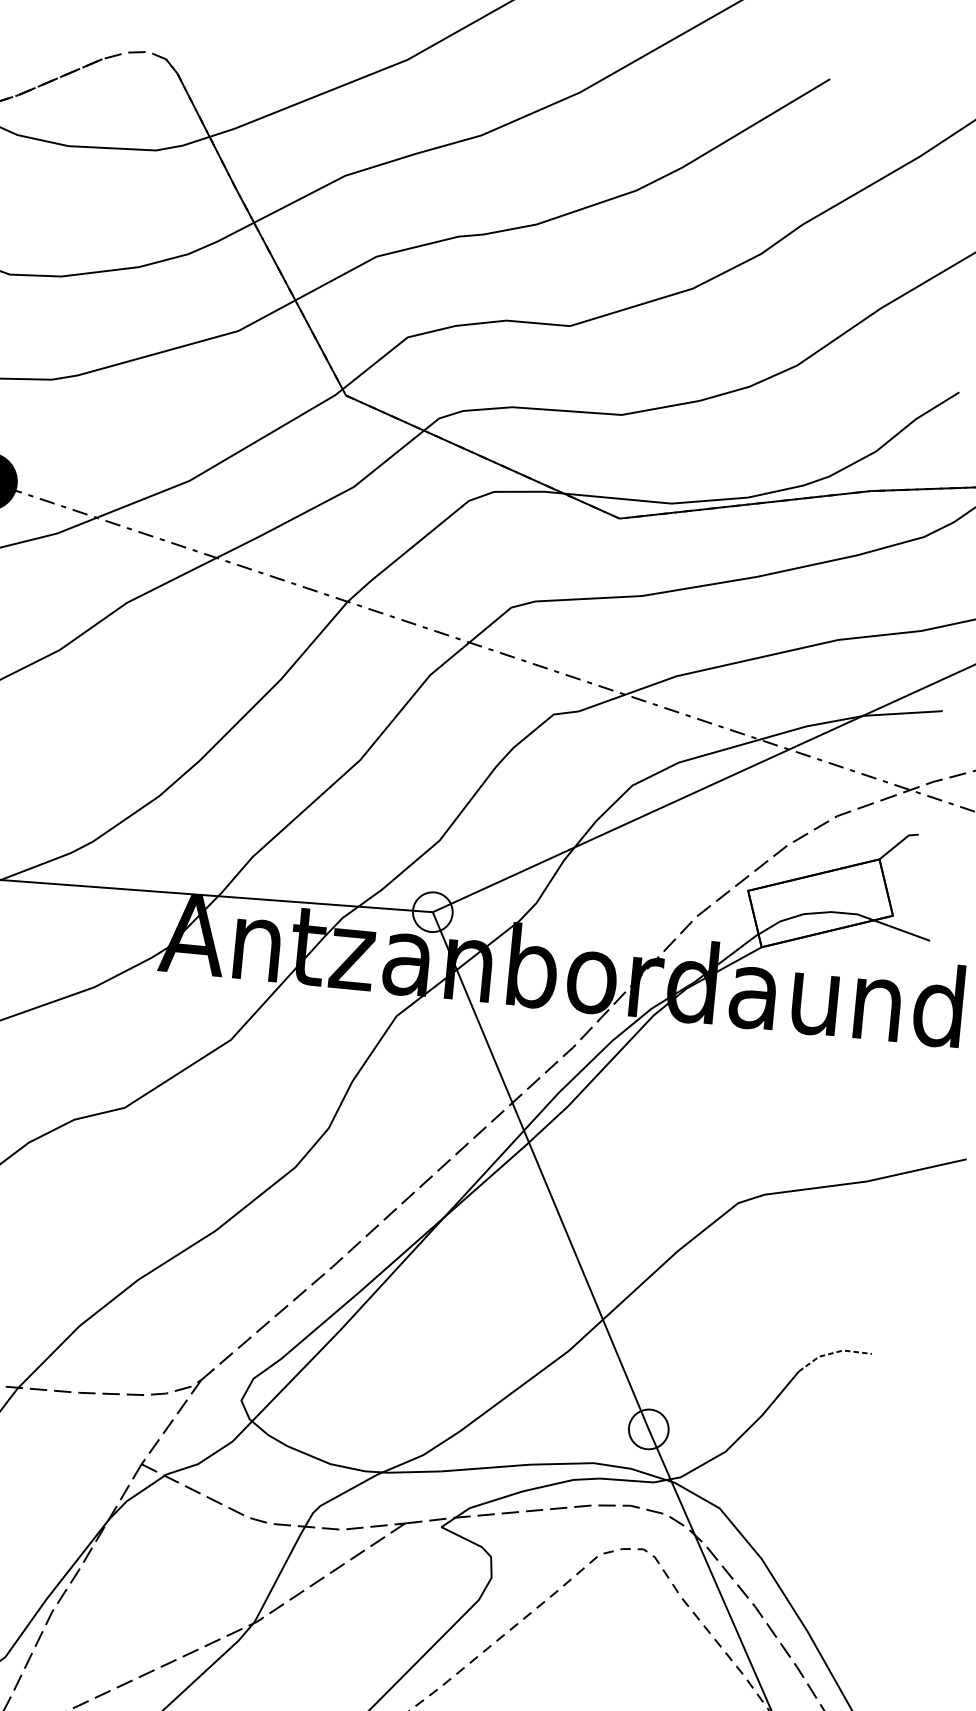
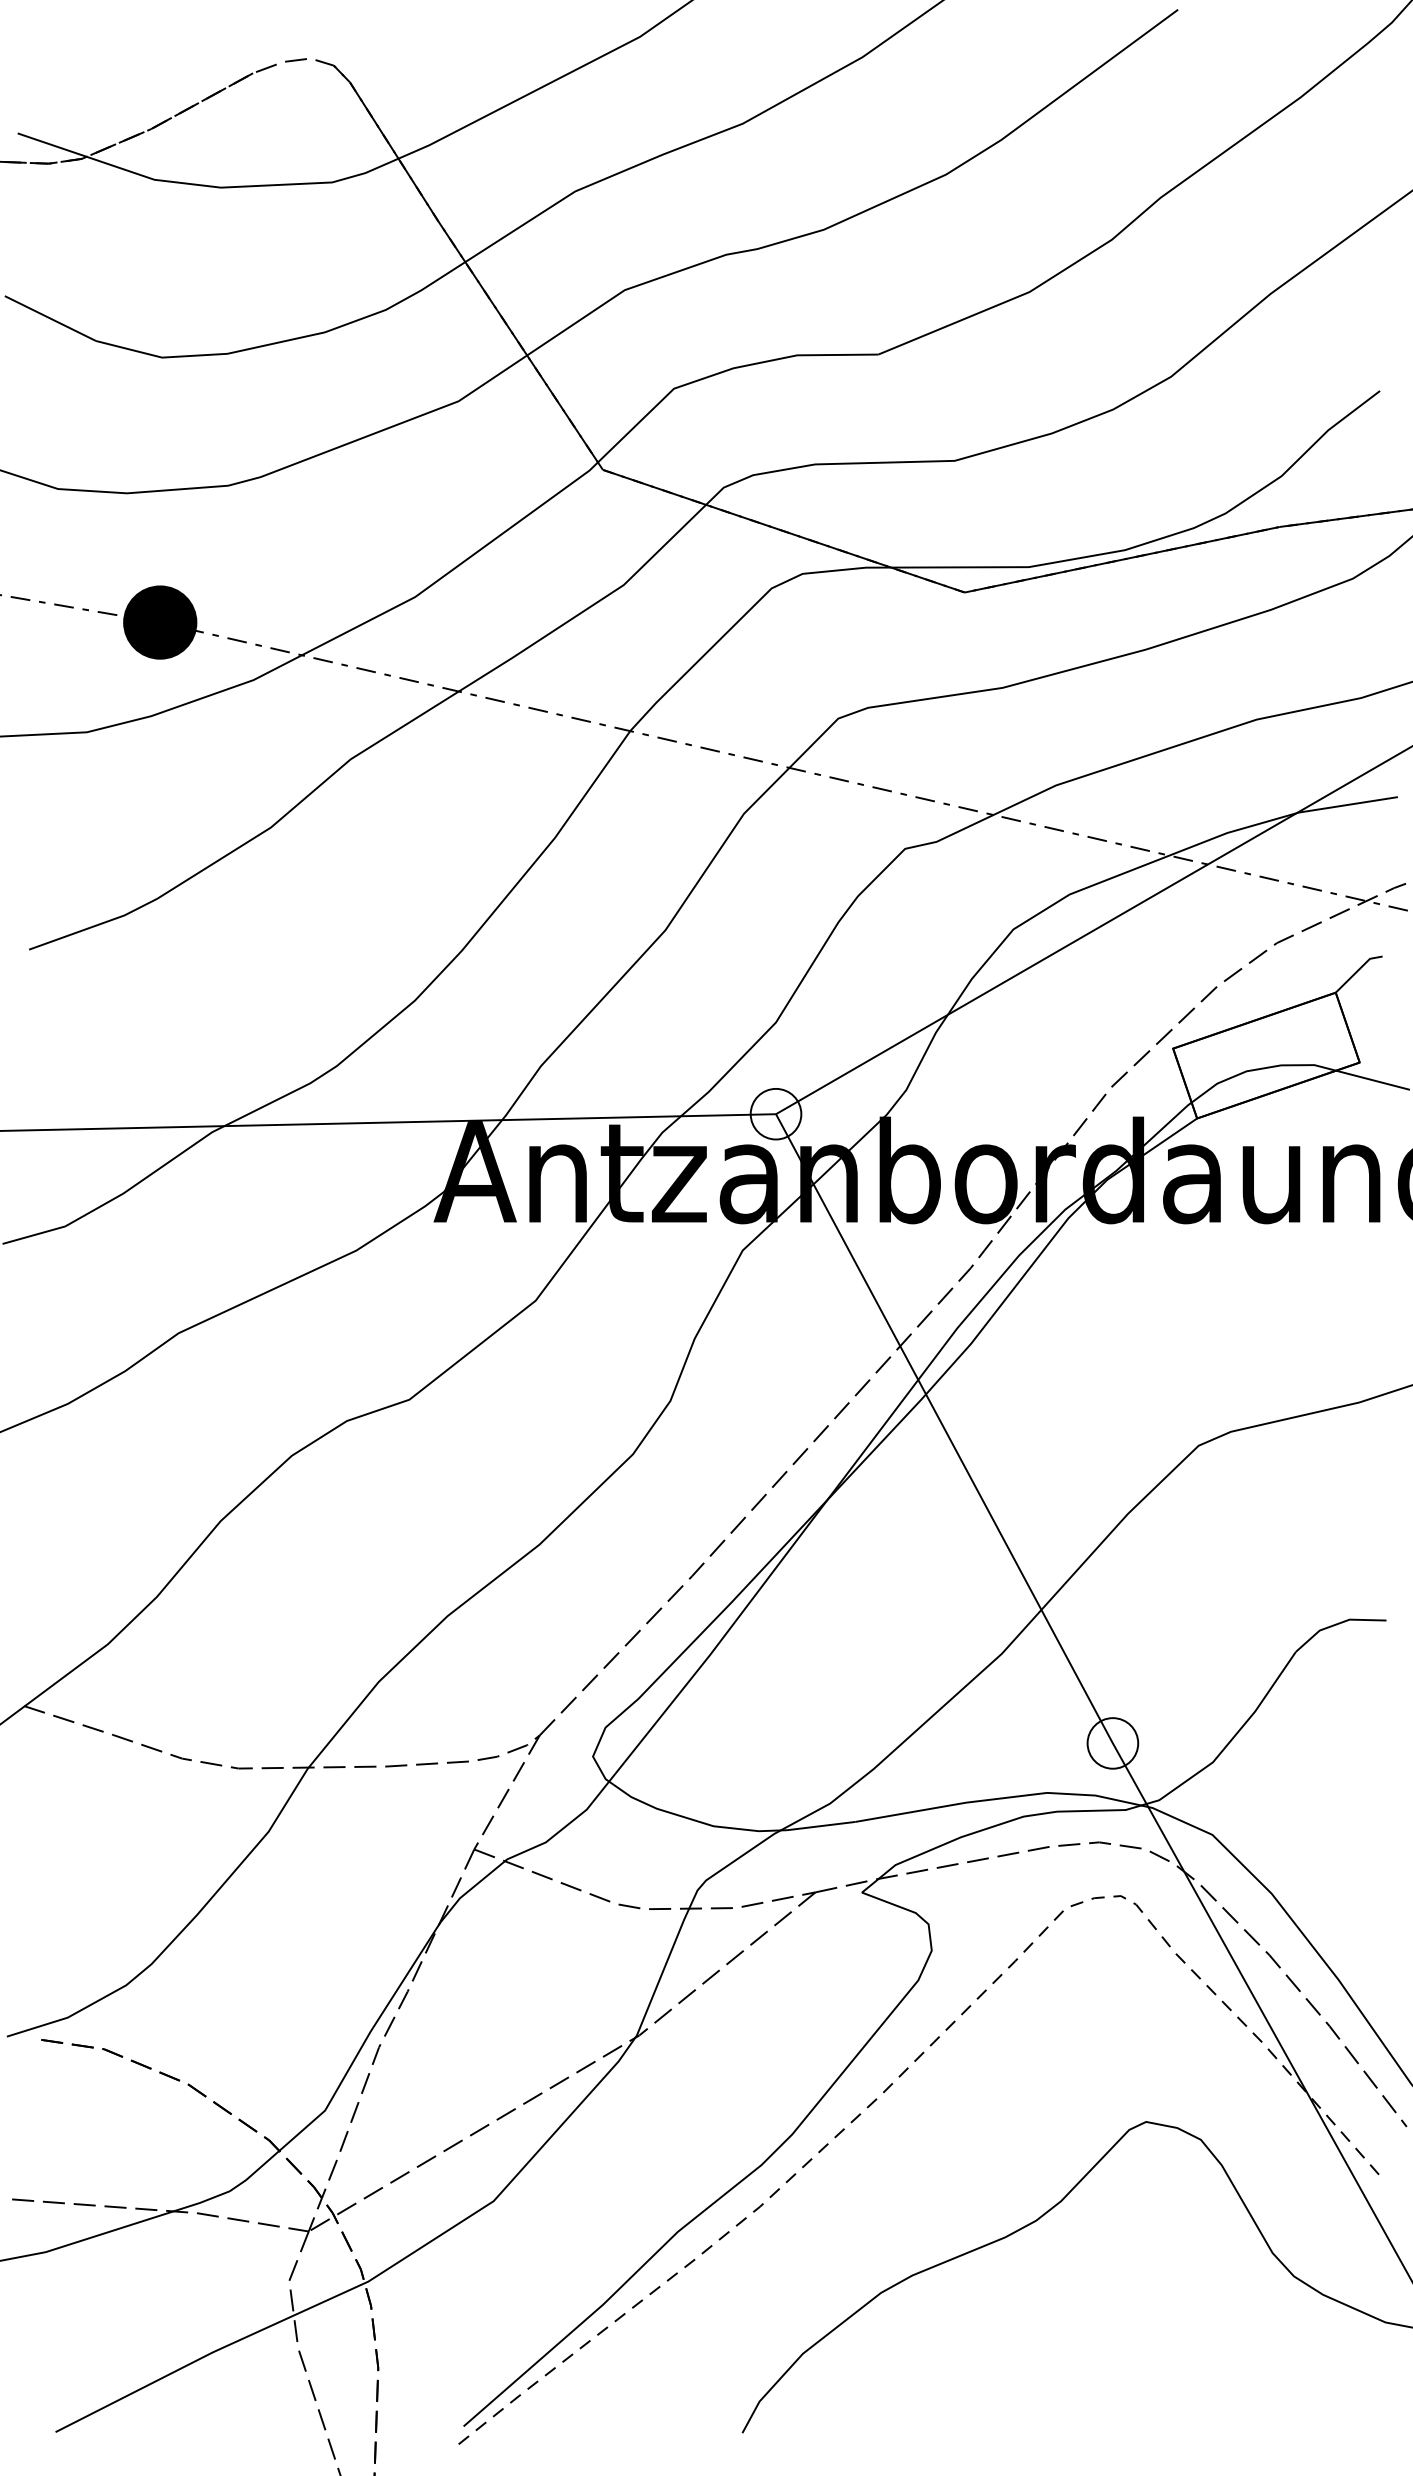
line: (833, 1353) -> (1337, 1624), dashed -> solid

